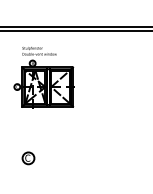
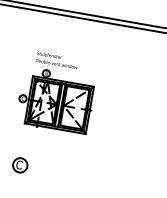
part: (43, 77) -> (56, 92), moved

